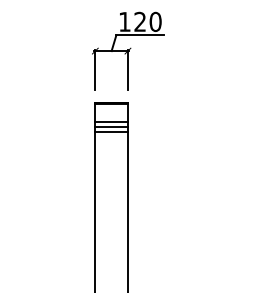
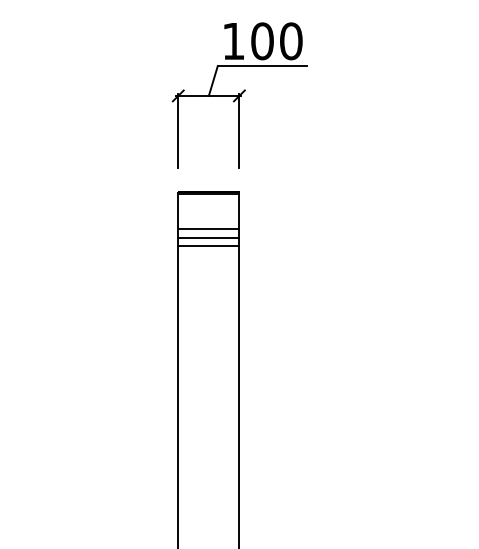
text: (140, 21) -> (262, 40), 120 -> 100

